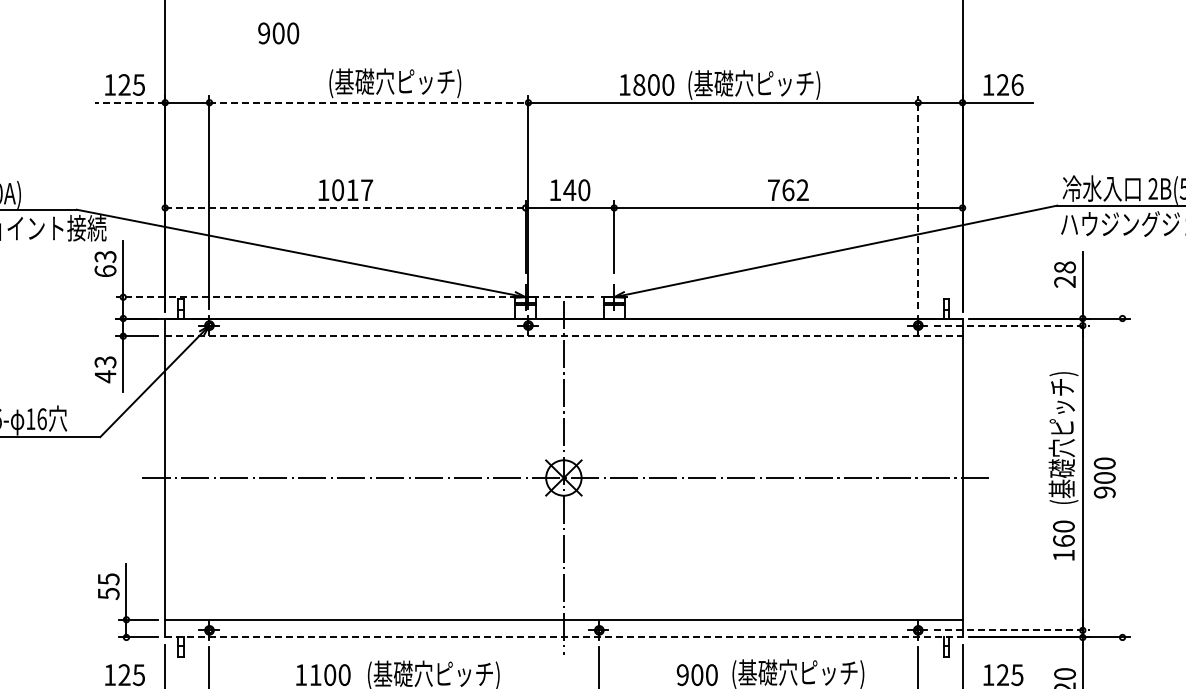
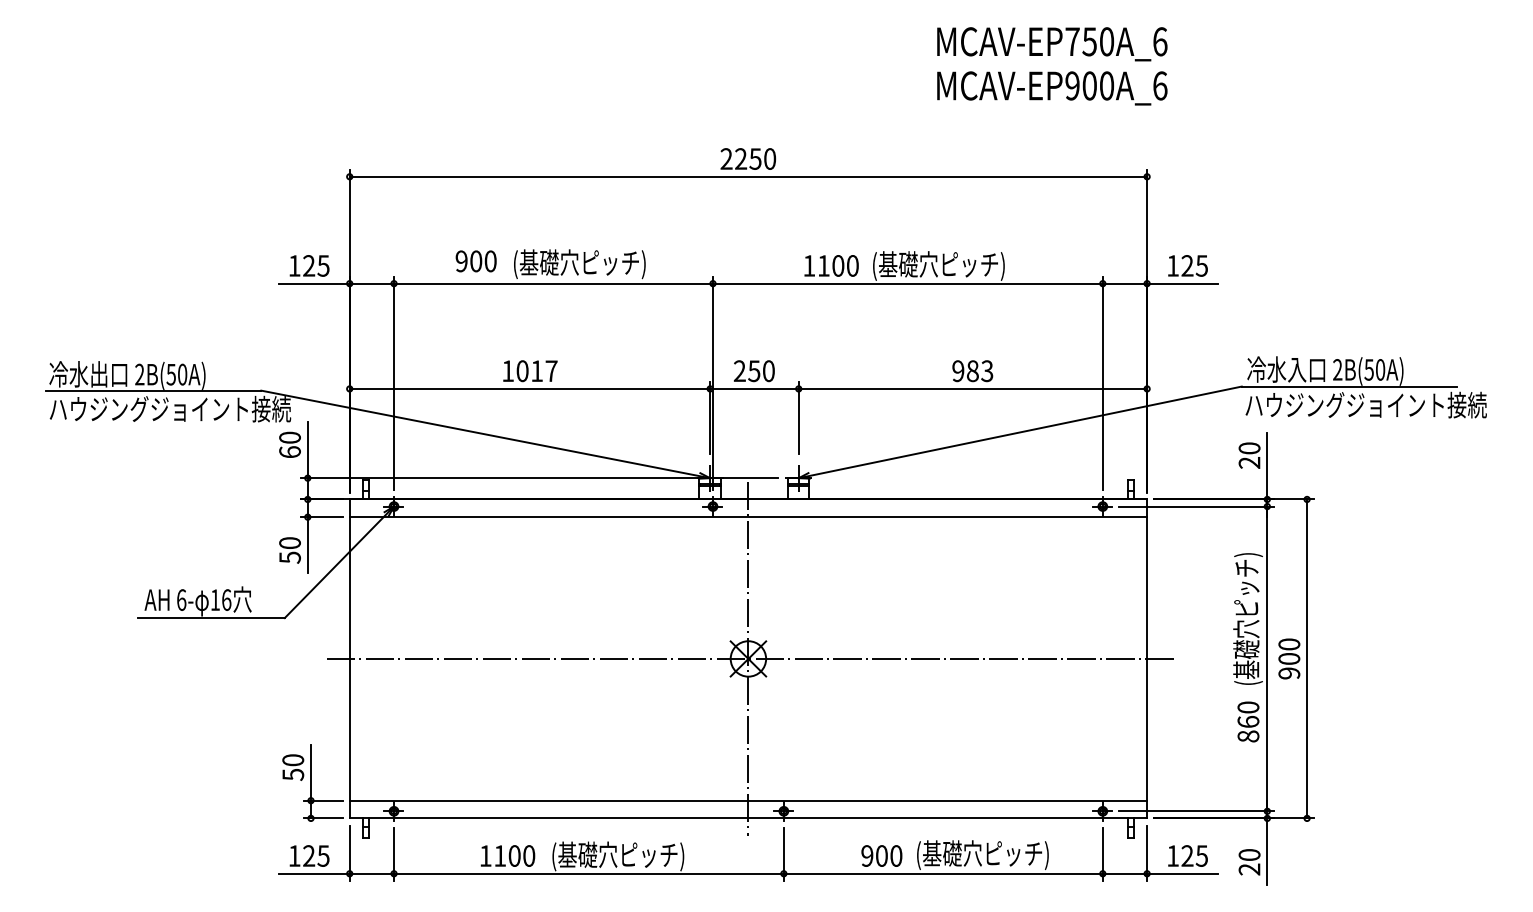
text: (277, 33) -> (475, 261), moved
text: (638, 84) -> (823, 265), 1800 -> 1100
text: (1016, 84) -> (1201, 265), 126 -> 125
line: (129, 102) -> (314, 283), dashed -> solid
line: (369, 102) -> (554, 283), dashed -> solid
text: (561, 190) -> (746, 371), 140 -> 250
text: (787, 190) -> (972, 371), 762 -> 983
line: (917, 202) -> (1102, 383), dashed -> solid
line: (345, 207) -> (530, 388), dashed -> solid
text: (104, 256) -> (289, 437), 63 -> 60
text: (1064, 267) -> (1249, 448), 28 -> 20
line: (354, 297) -> (539, 478), dashed -> solid
line: (1011, 325) -> (1196, 506), dashed -> solid
line: (563, 336) -> (748, 517), dashed -> solid
text: (104, 369) -> (289, 550), 43 -> 50
line: (1122, 477) -> (1307, 658), added
text: (1063, 555) -> (1248, 736), 160 -> 860
text: (108, 579) -> (293, 760), 55 -> 50
line: (1011, 630) -> (1196, 811), dashed -> solid
line: (563, 637) -> (748, 818), dashed -> solid

